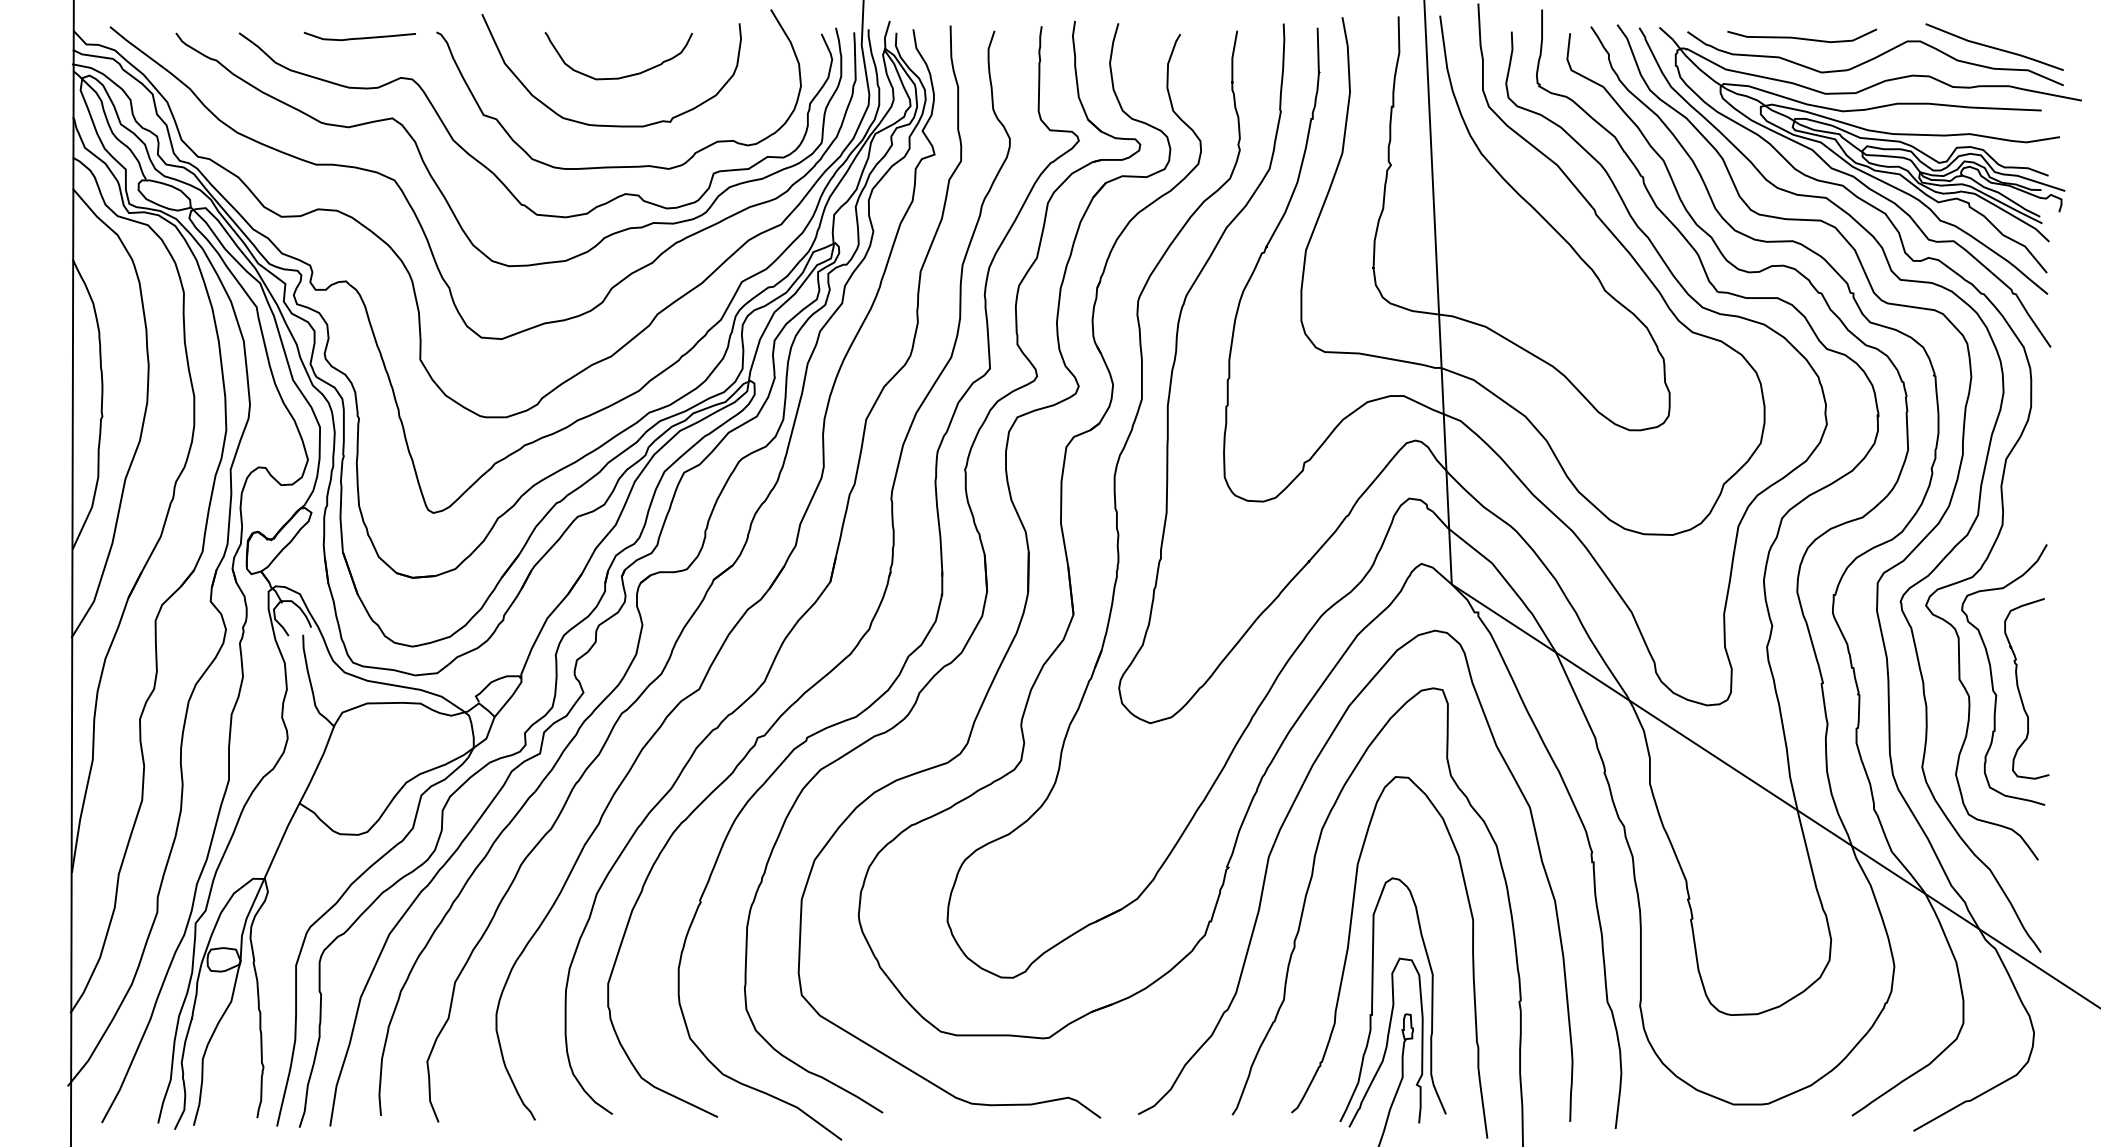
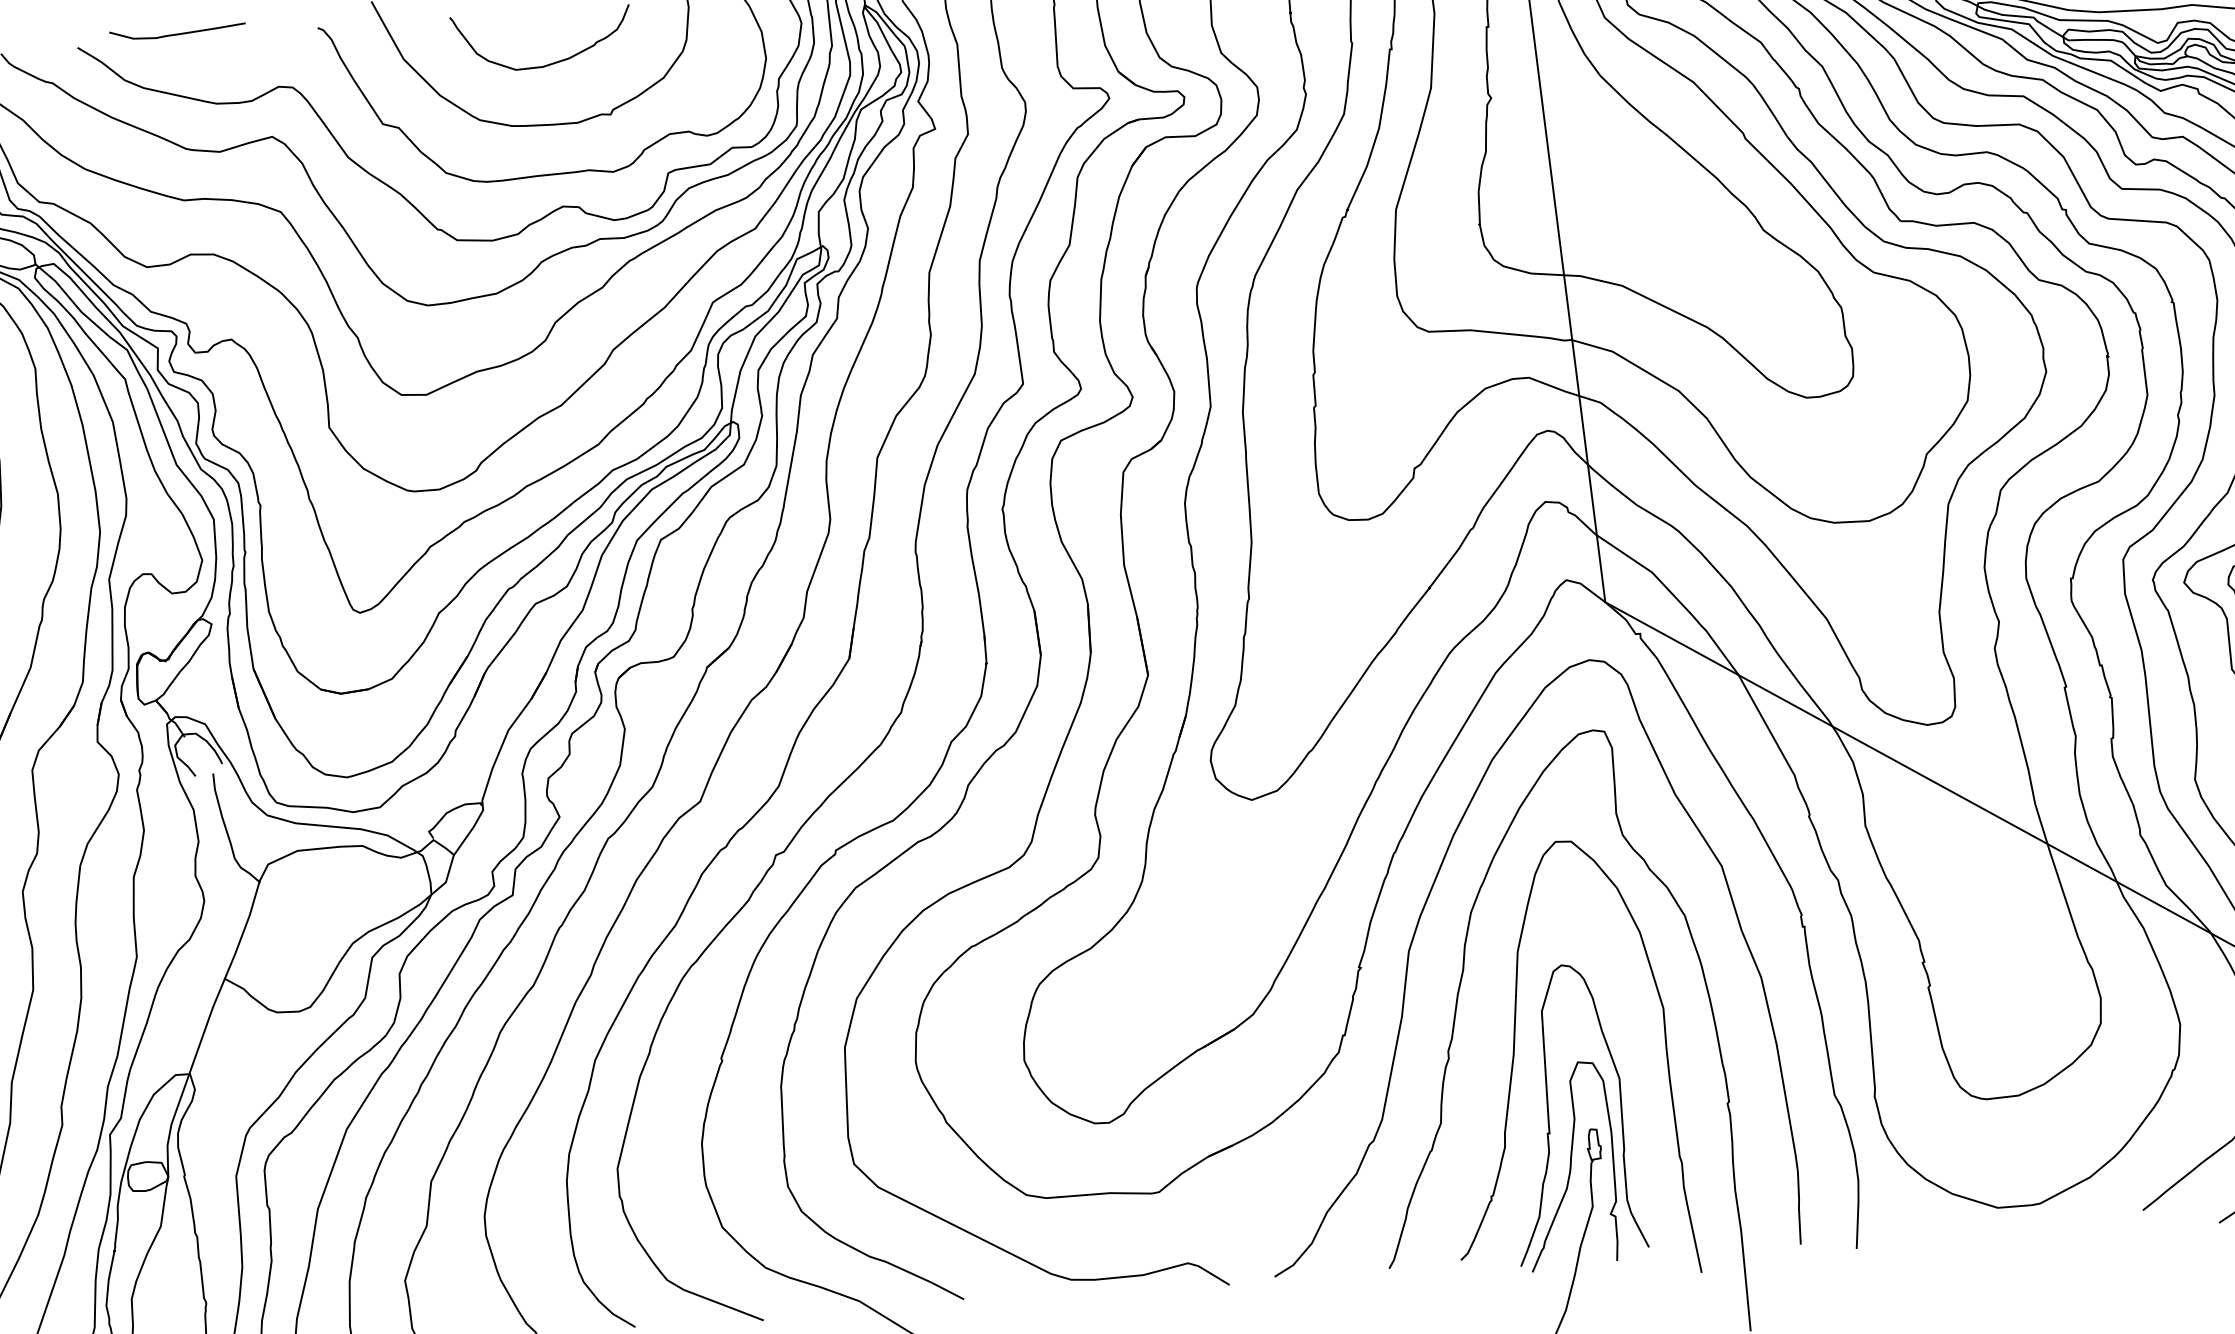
curve: (359, 37) -> (177, 33), moved

